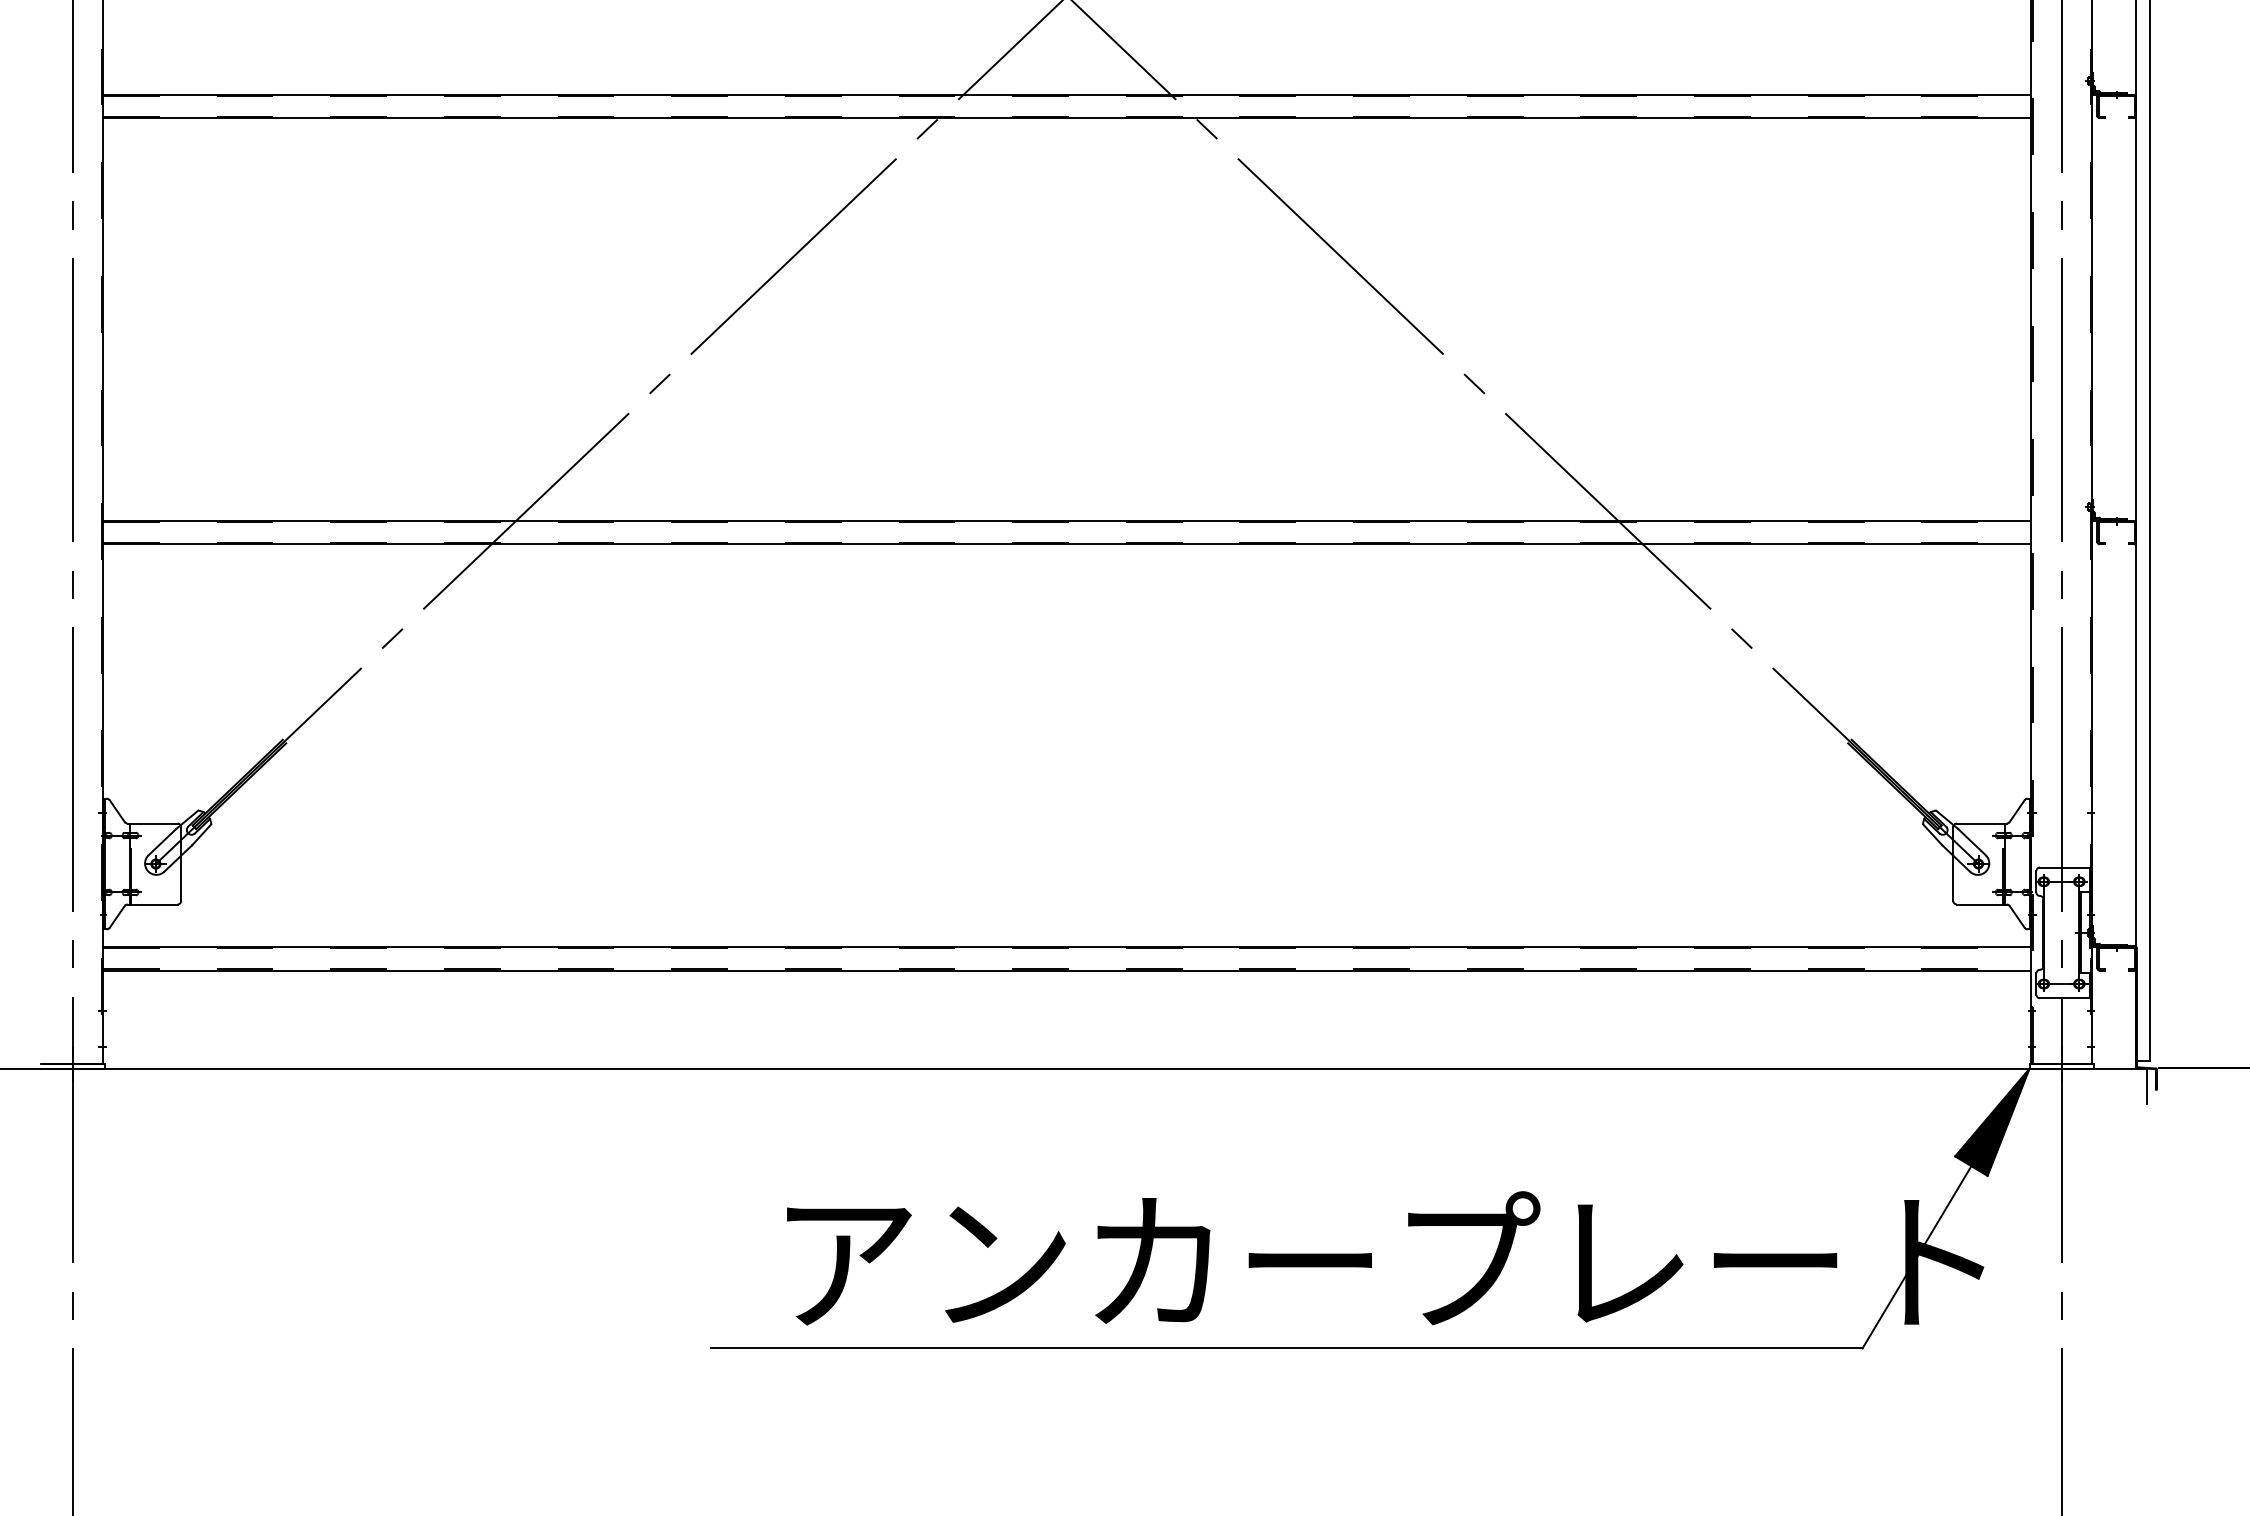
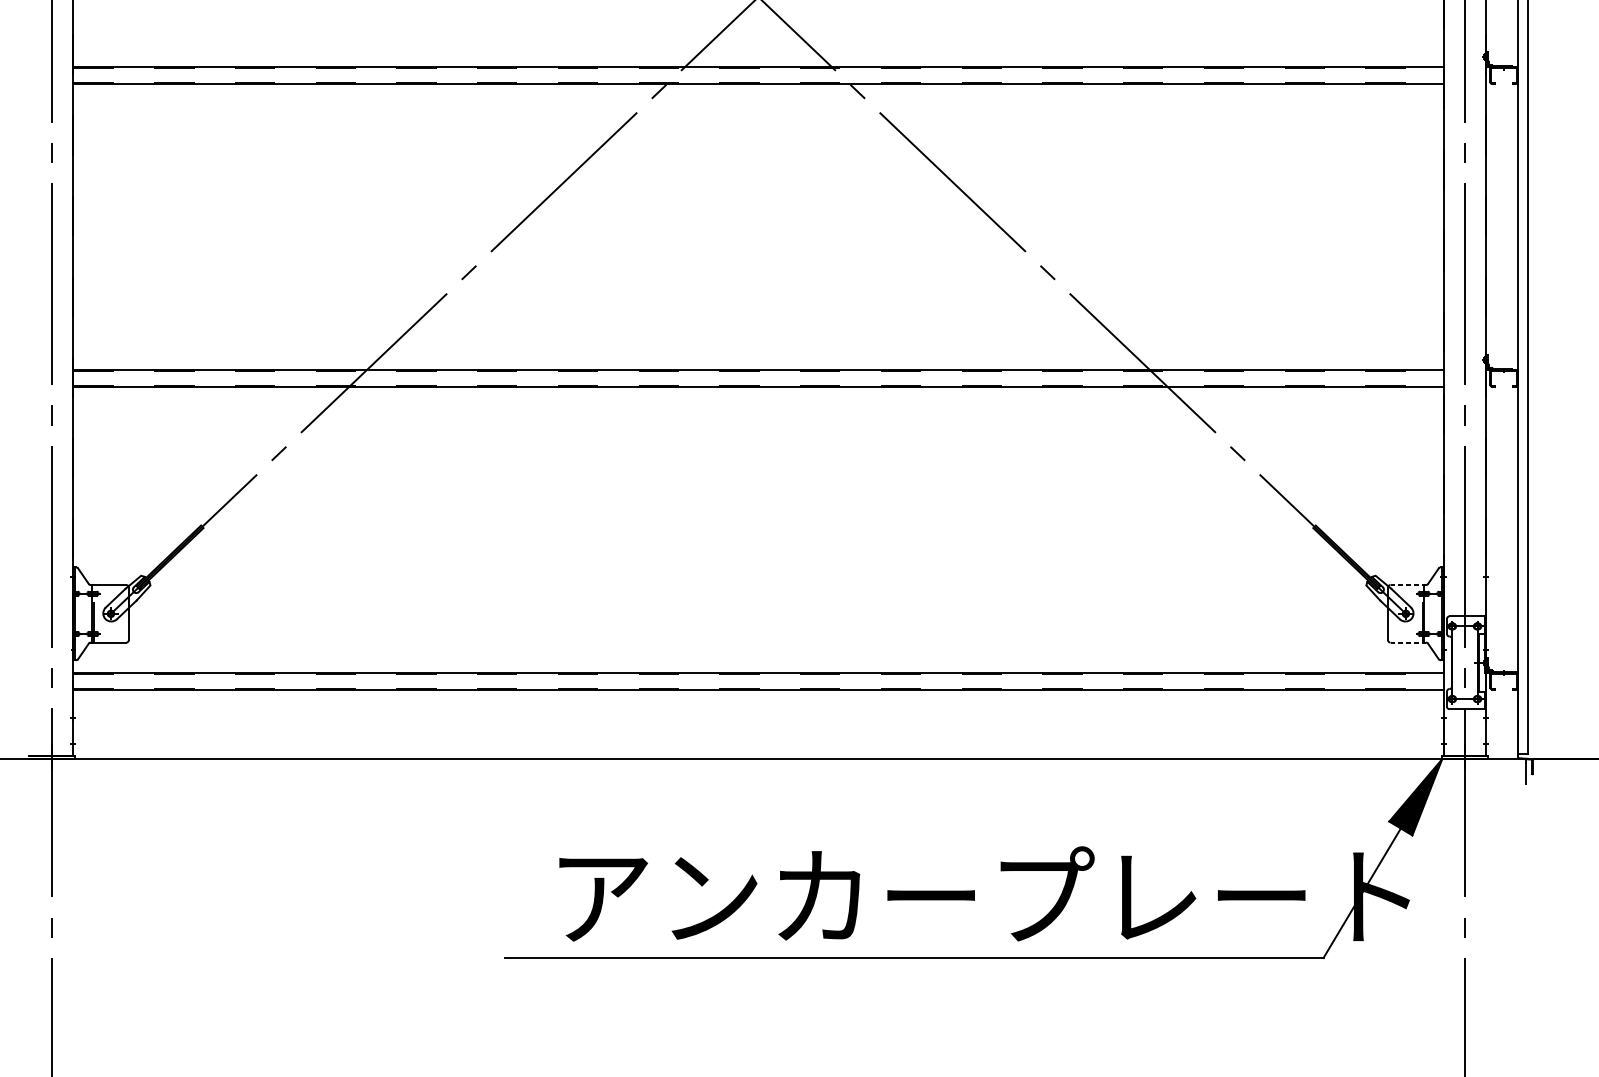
line: (1981, 823) -> (1408, 585), solid -> dashed
line: (1981, 904) -> (1408, 642), solid -> dashed

